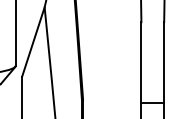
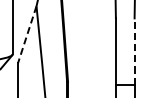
line: (33, 41) -> (27, 34), solid -> dashed
line: (164, 61) -> (134, 50), solid -> dashed

